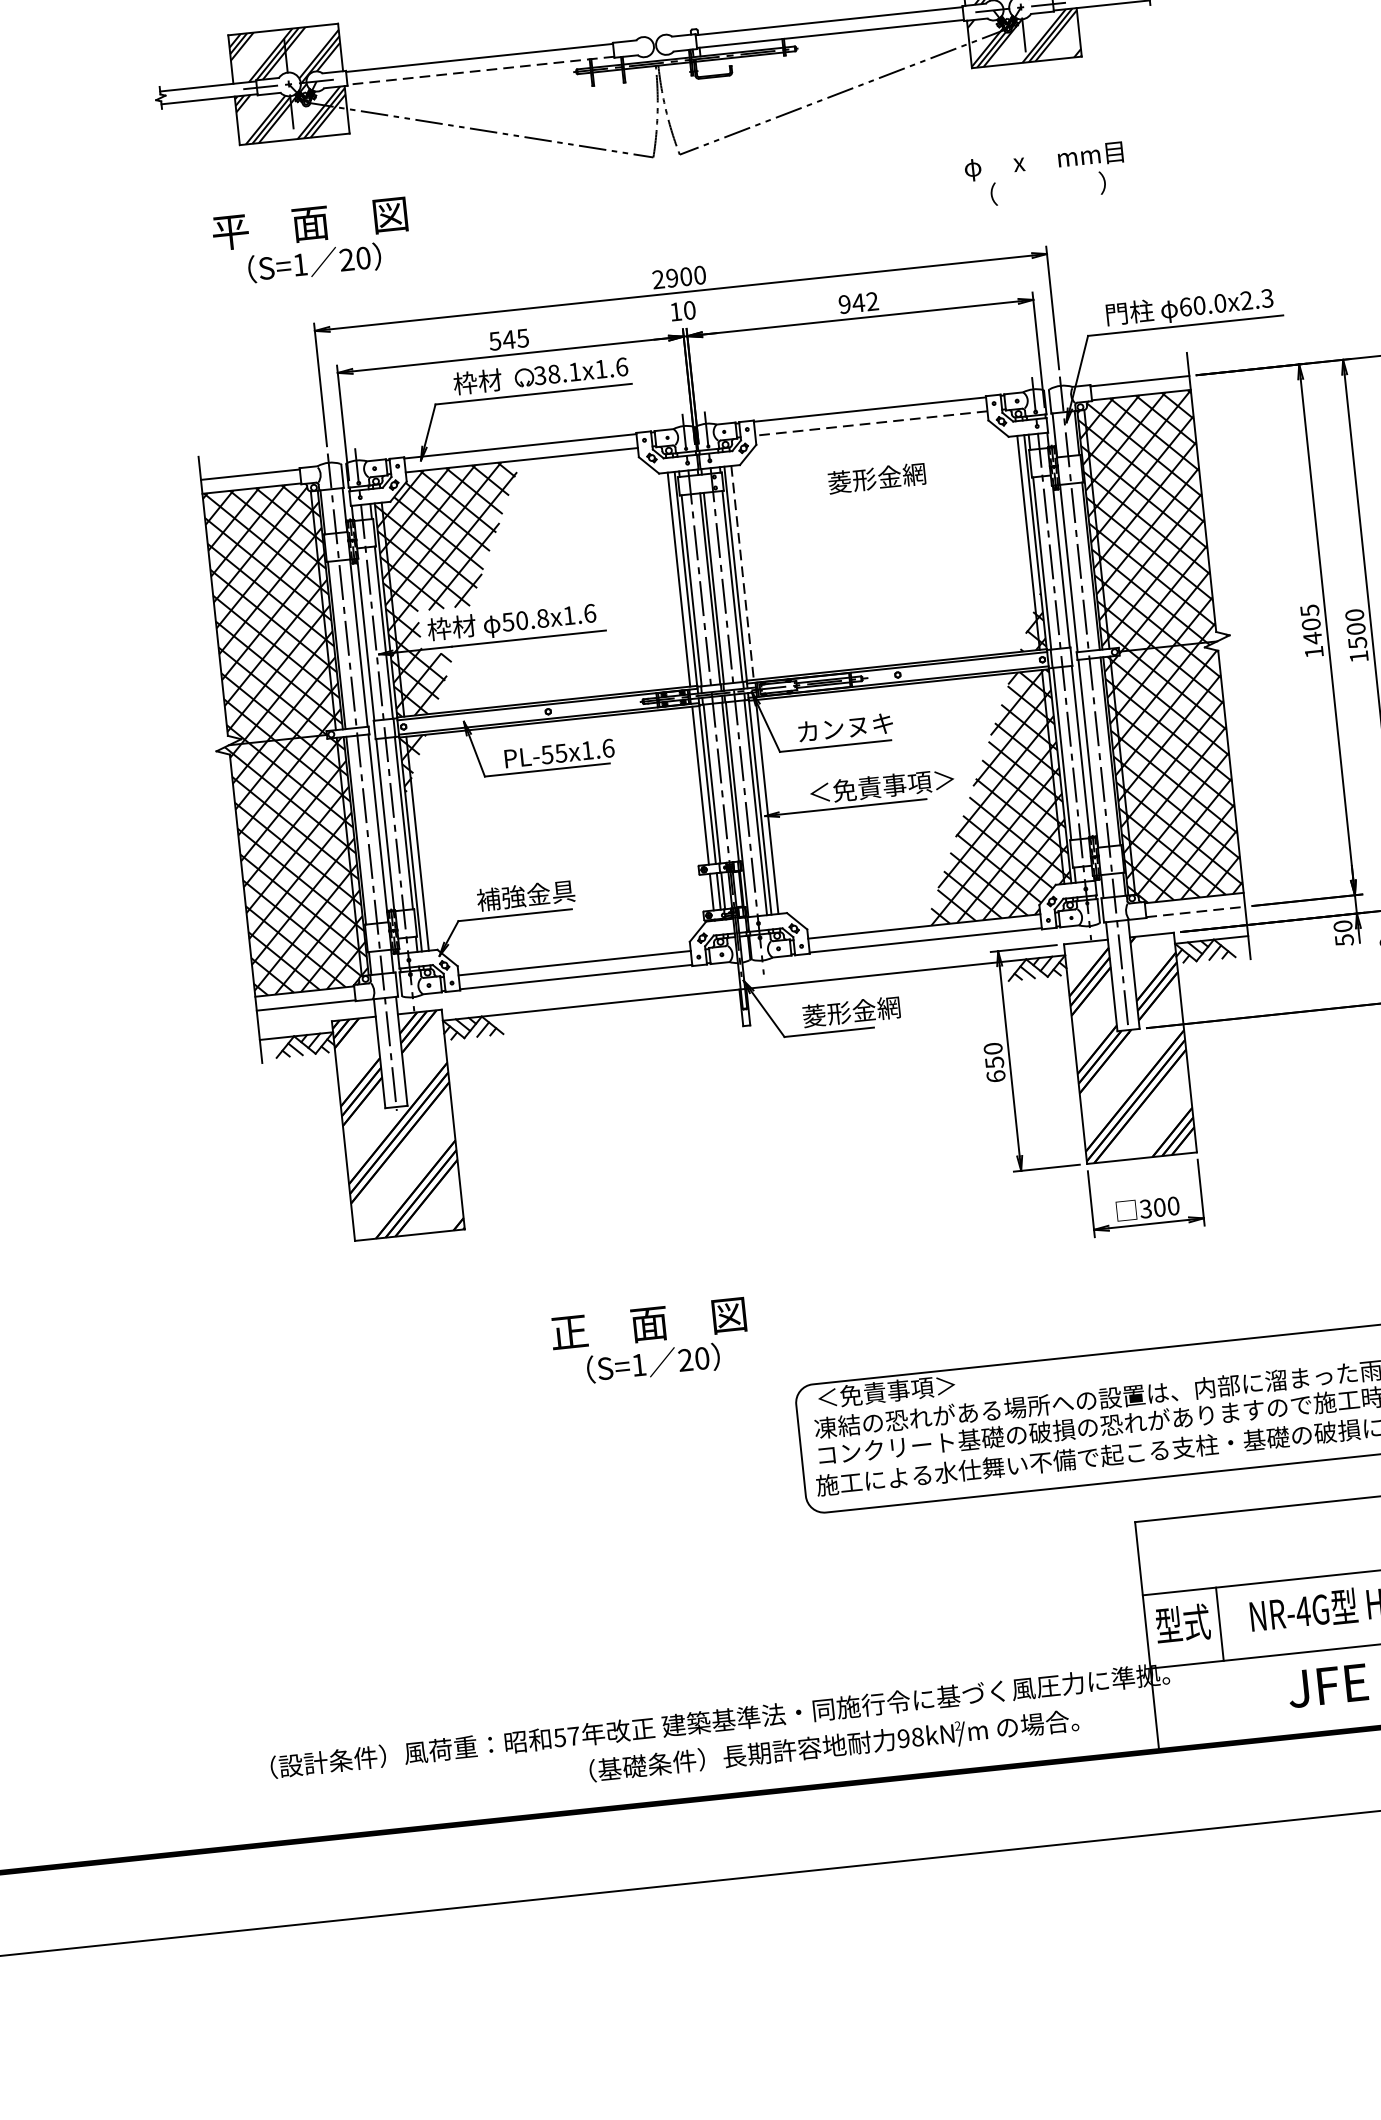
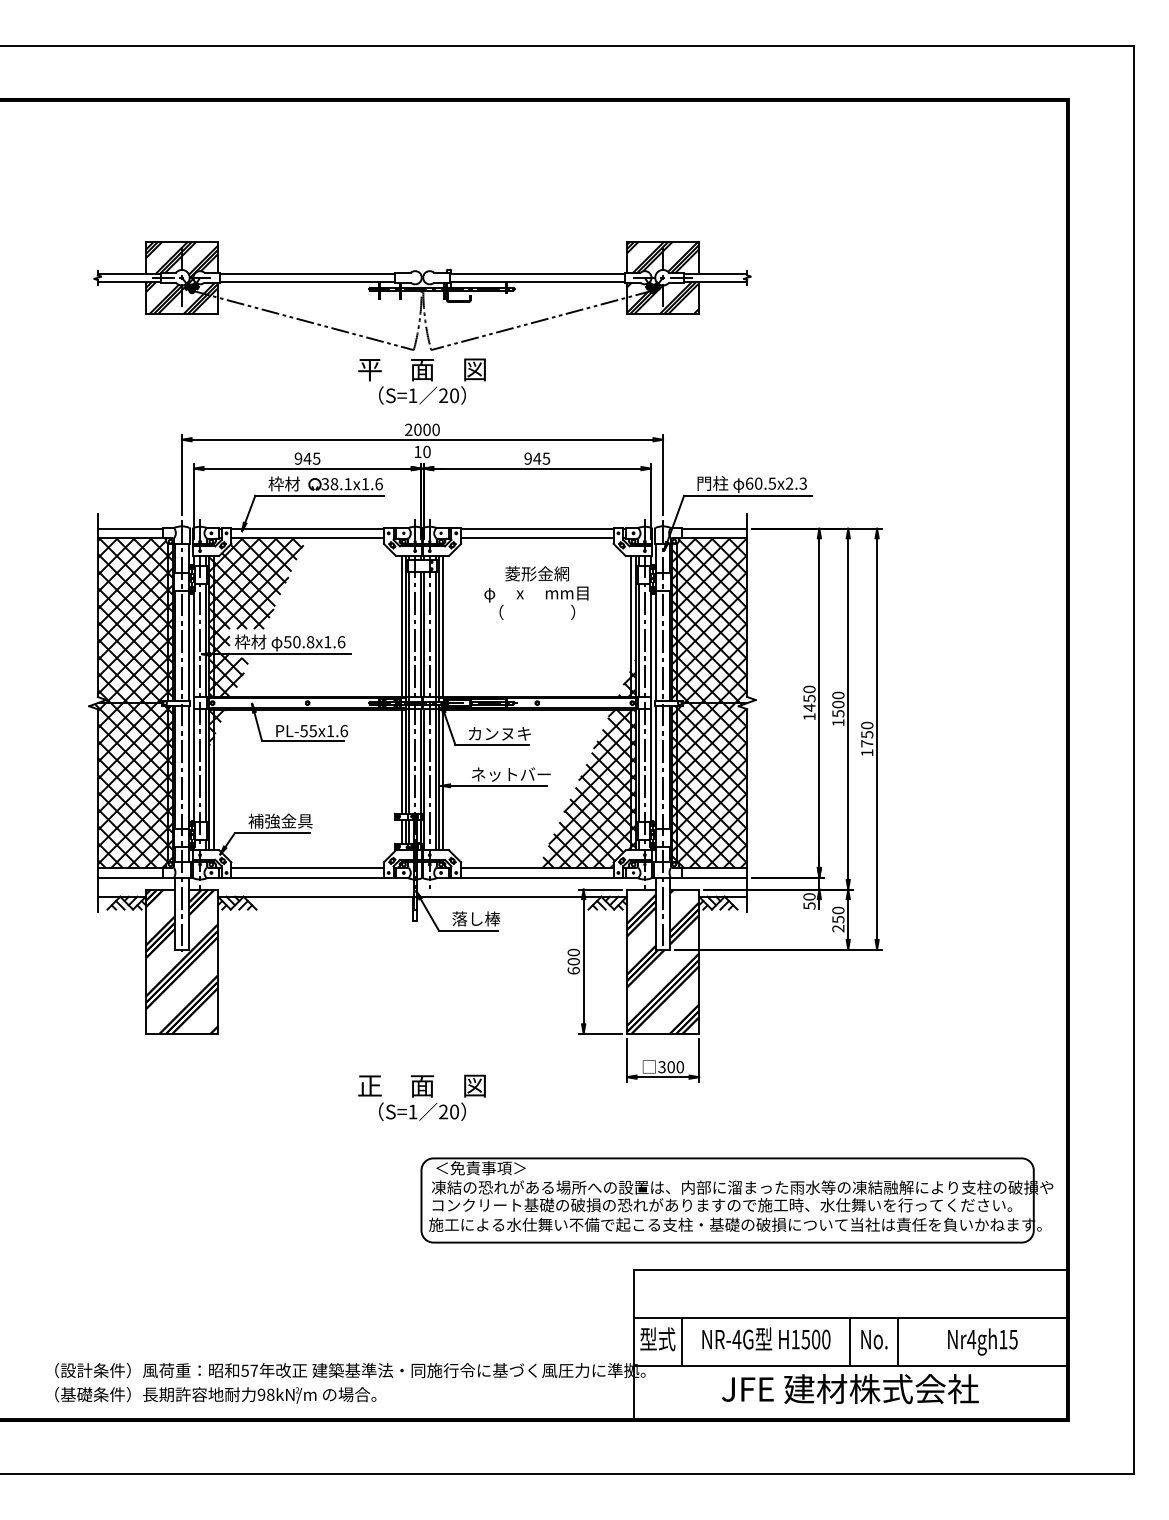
line: (480, 70) -> (307, 281), dashed -> solid
text: (1045, 173) -> (536, 602), moved
text: (310, 241) -> (421, 381), moved
text: (671, 277) -> (417, 429), 2900 -> 2000
text: (872, 301) -> (546, 458), 942 -> 945
text: (1220, 303) -> (772, 483), 60.0x2.3 -> 60.5x2.3
text: (495, 340) -> (298, 458), 545 -> 945
line: (870, 423) -> (536, 537), dashed -> solid
line: (742, 573) -> (443, 626), dashed -> solid
text: (1310, 616) -> (809, 693), 1405 -> 1450
text: (880, 786) -> (518, 774), ＜免責事項＞ -> ネットバー
line: (1196, 911) -> (715, 877), dashed -> solid
text: (851, 1011) -> (484, 918), 菱形金網 -> 落し棒
text: (994, 1062) -> (573, 961), 650 -> 600
text: (649, 1341) -> (421, 1097), moved
text: (833, 1746) -> (215, 1395), moved

